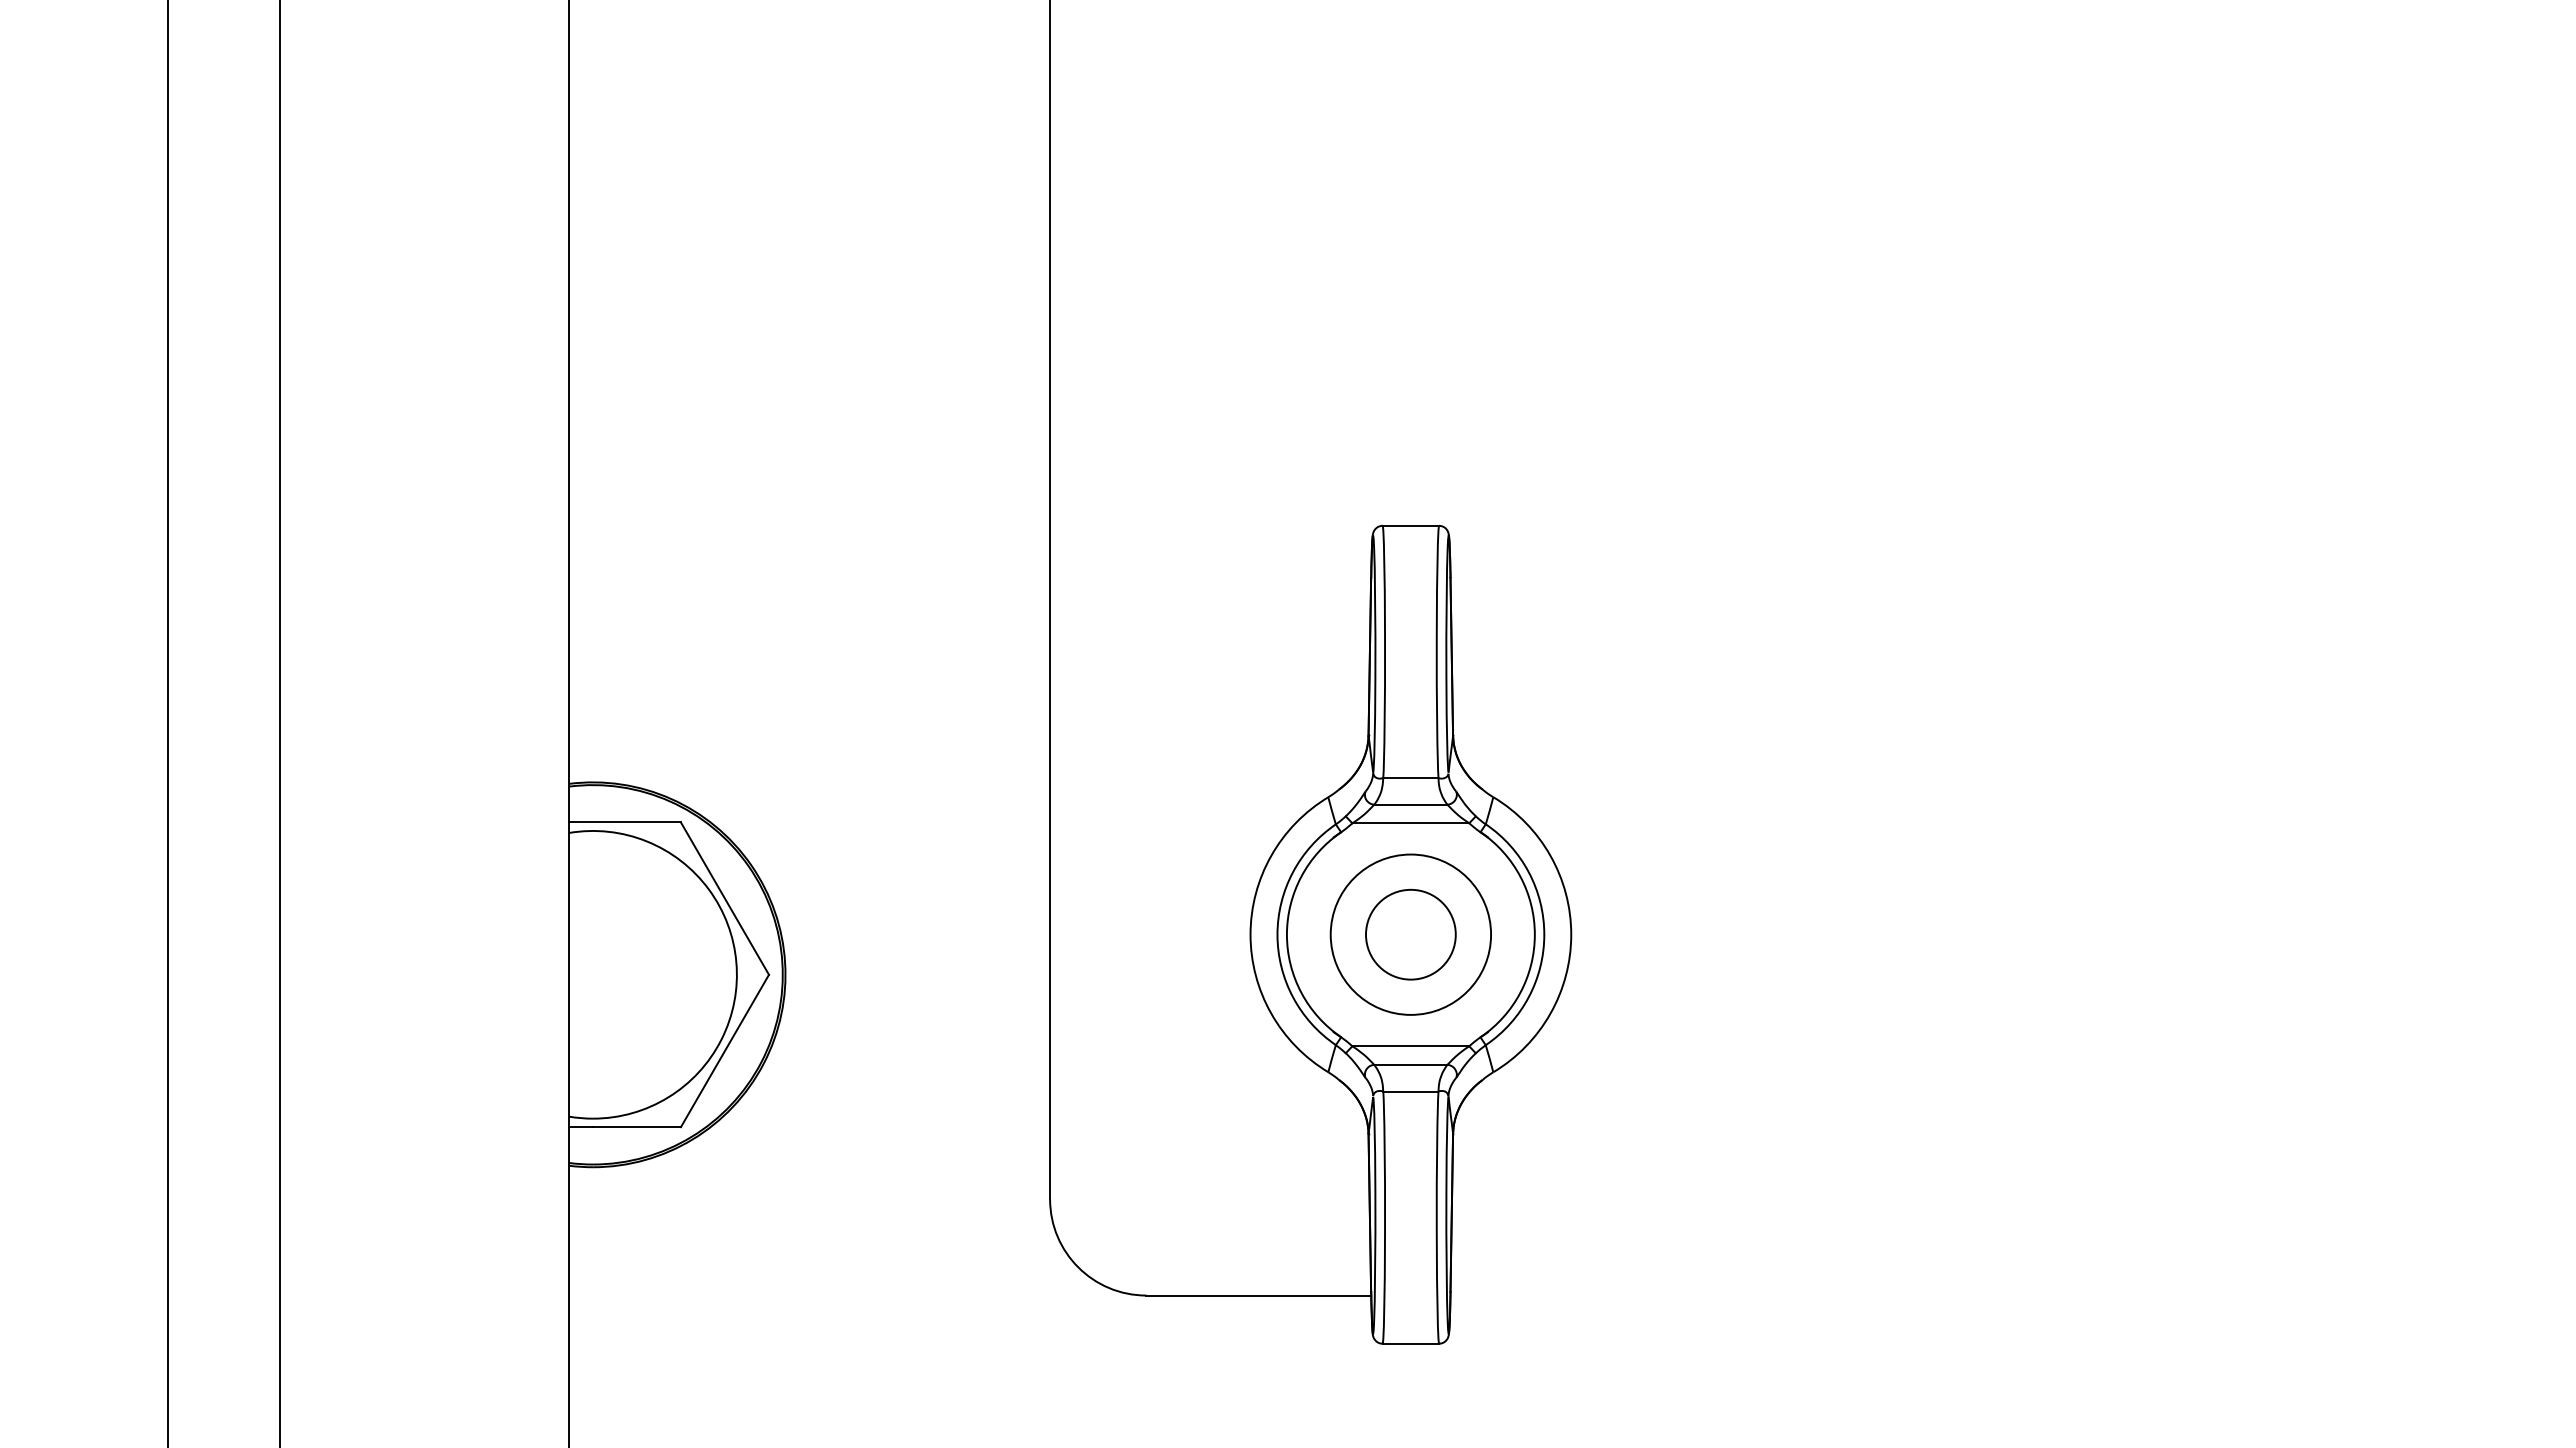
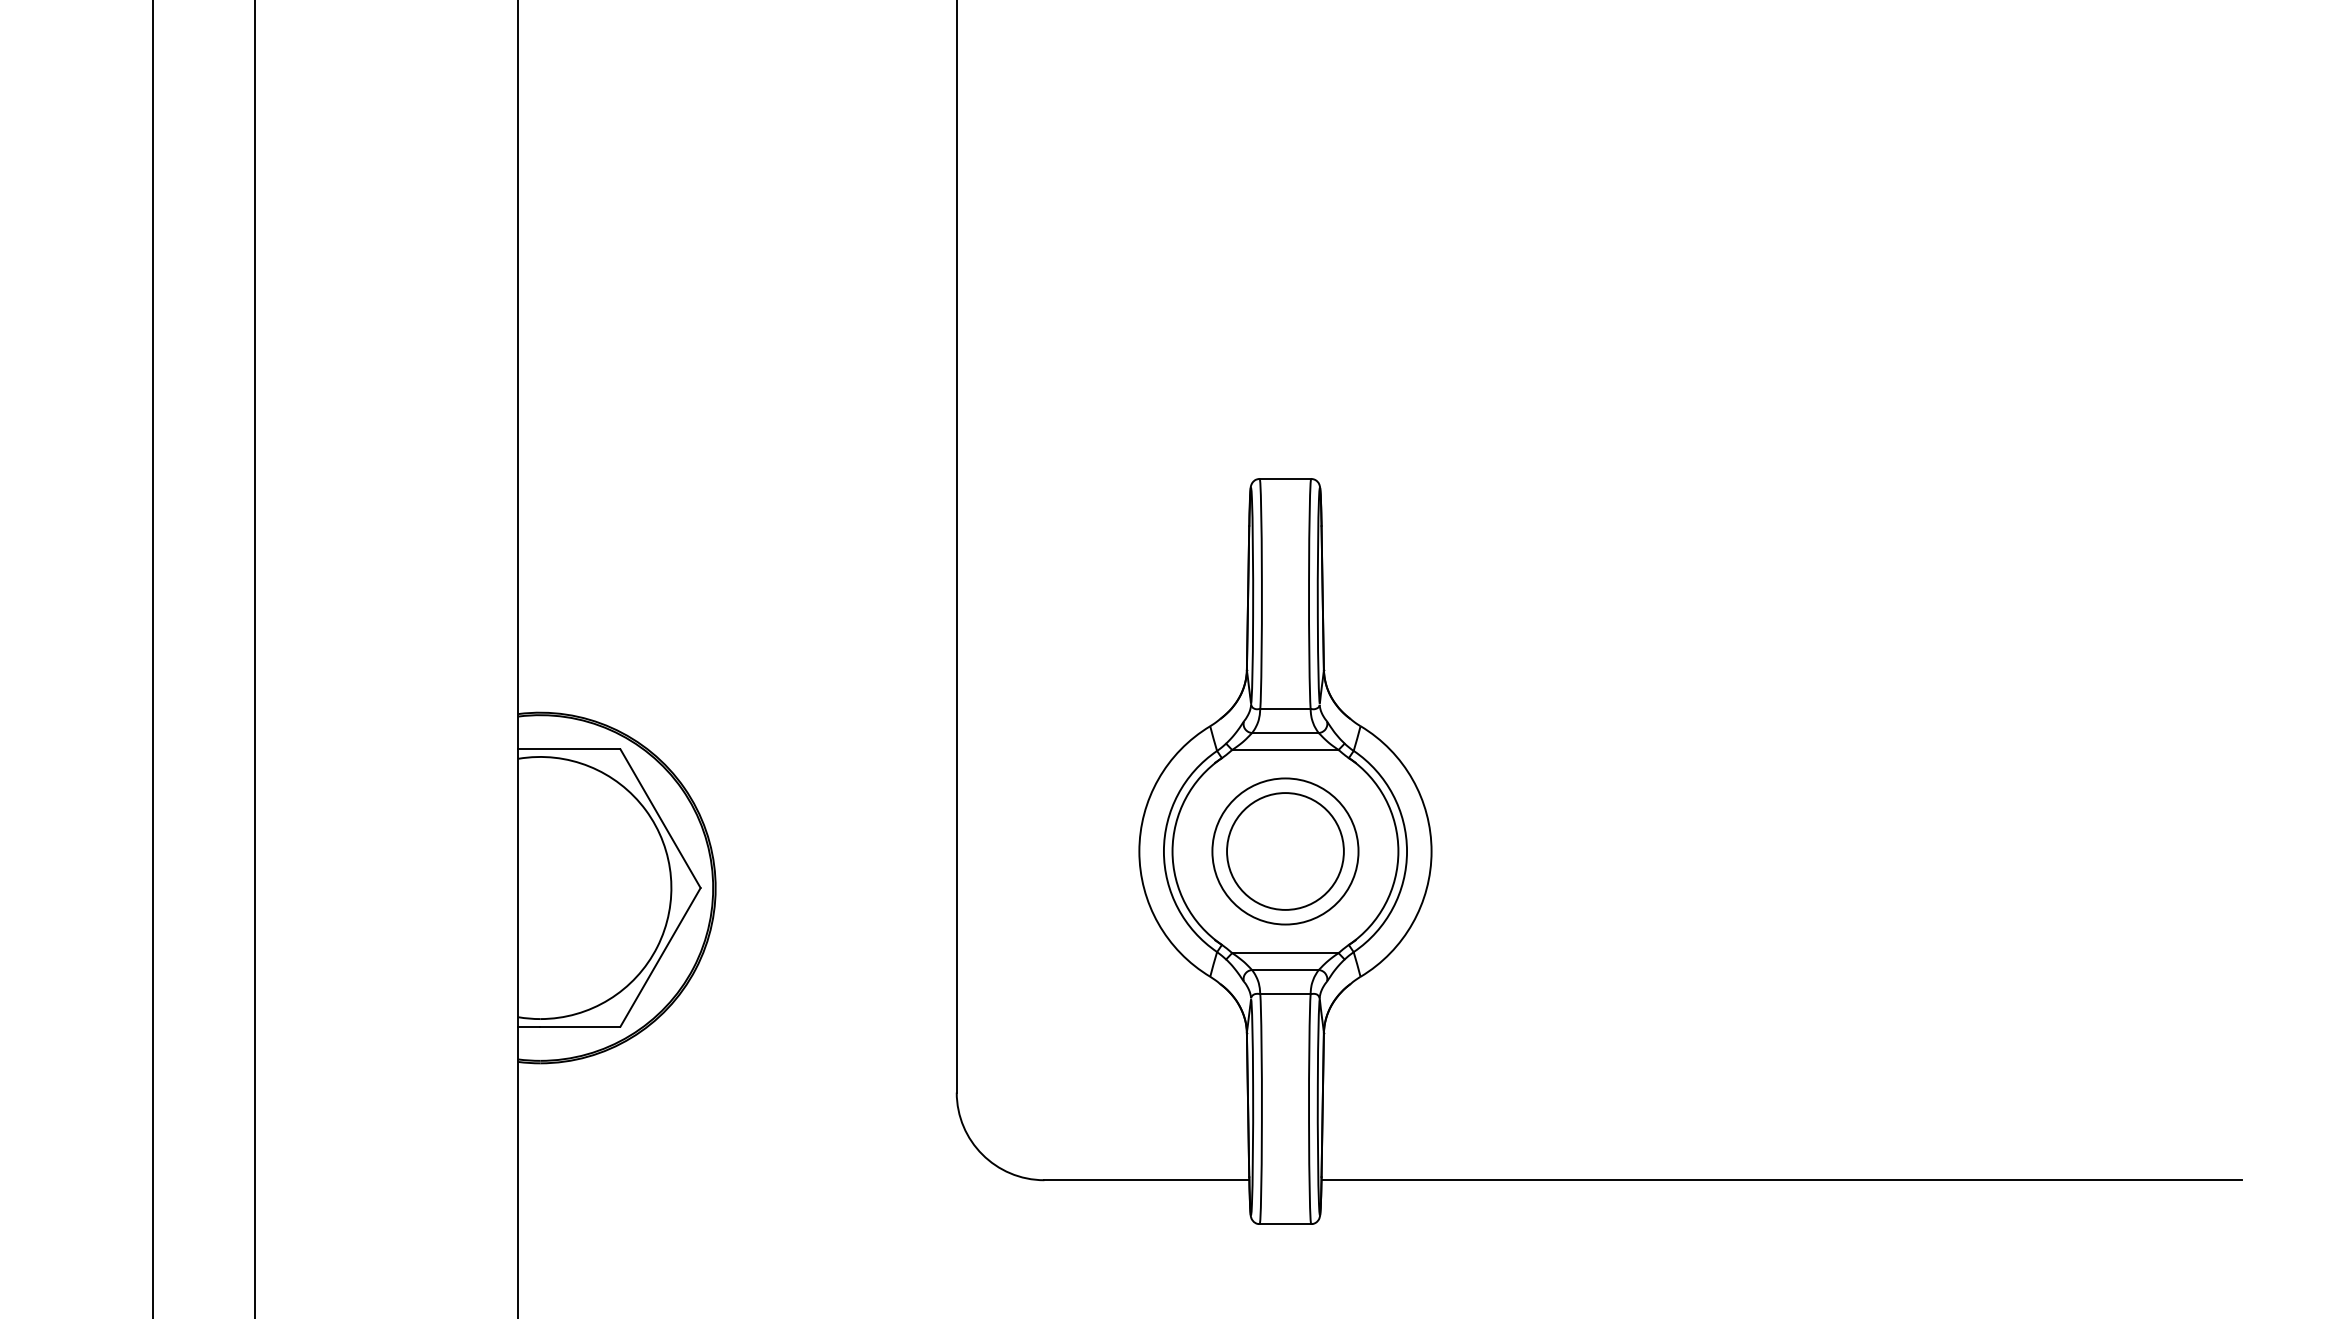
circle: (1410, 934) -> (1285, 851), size x1.43
line: (1955, 1295) -> (1781, 1180), added

